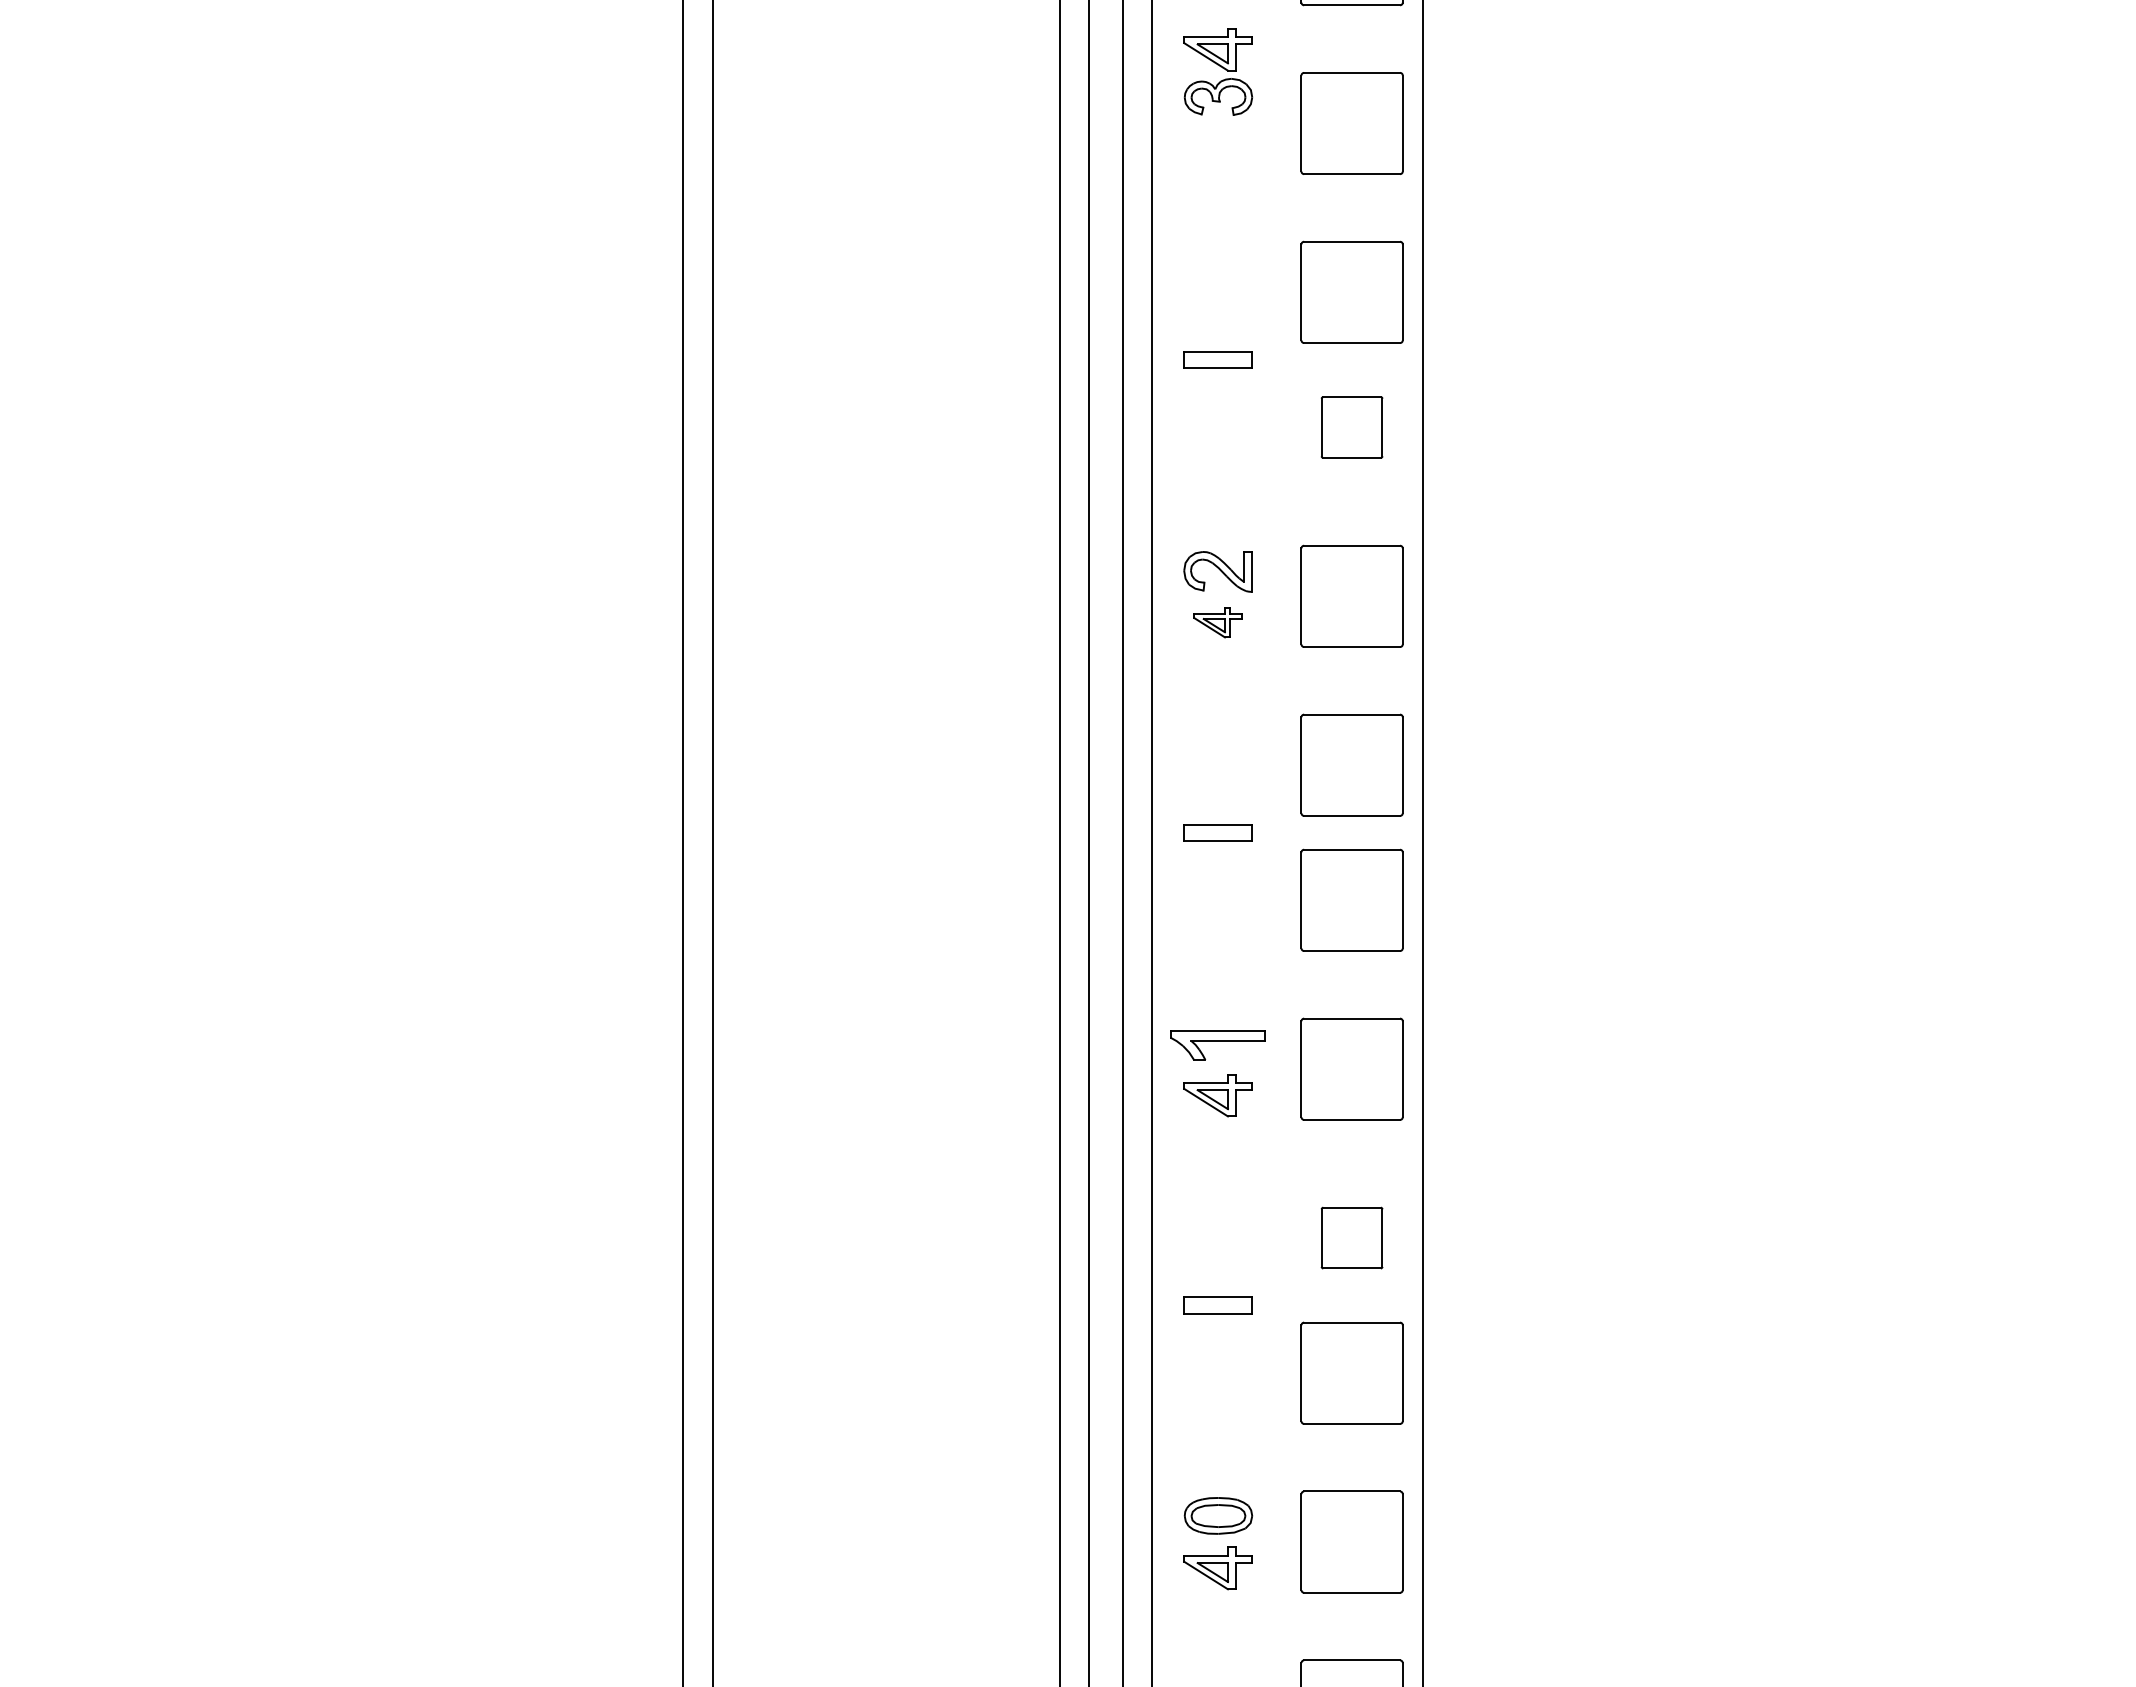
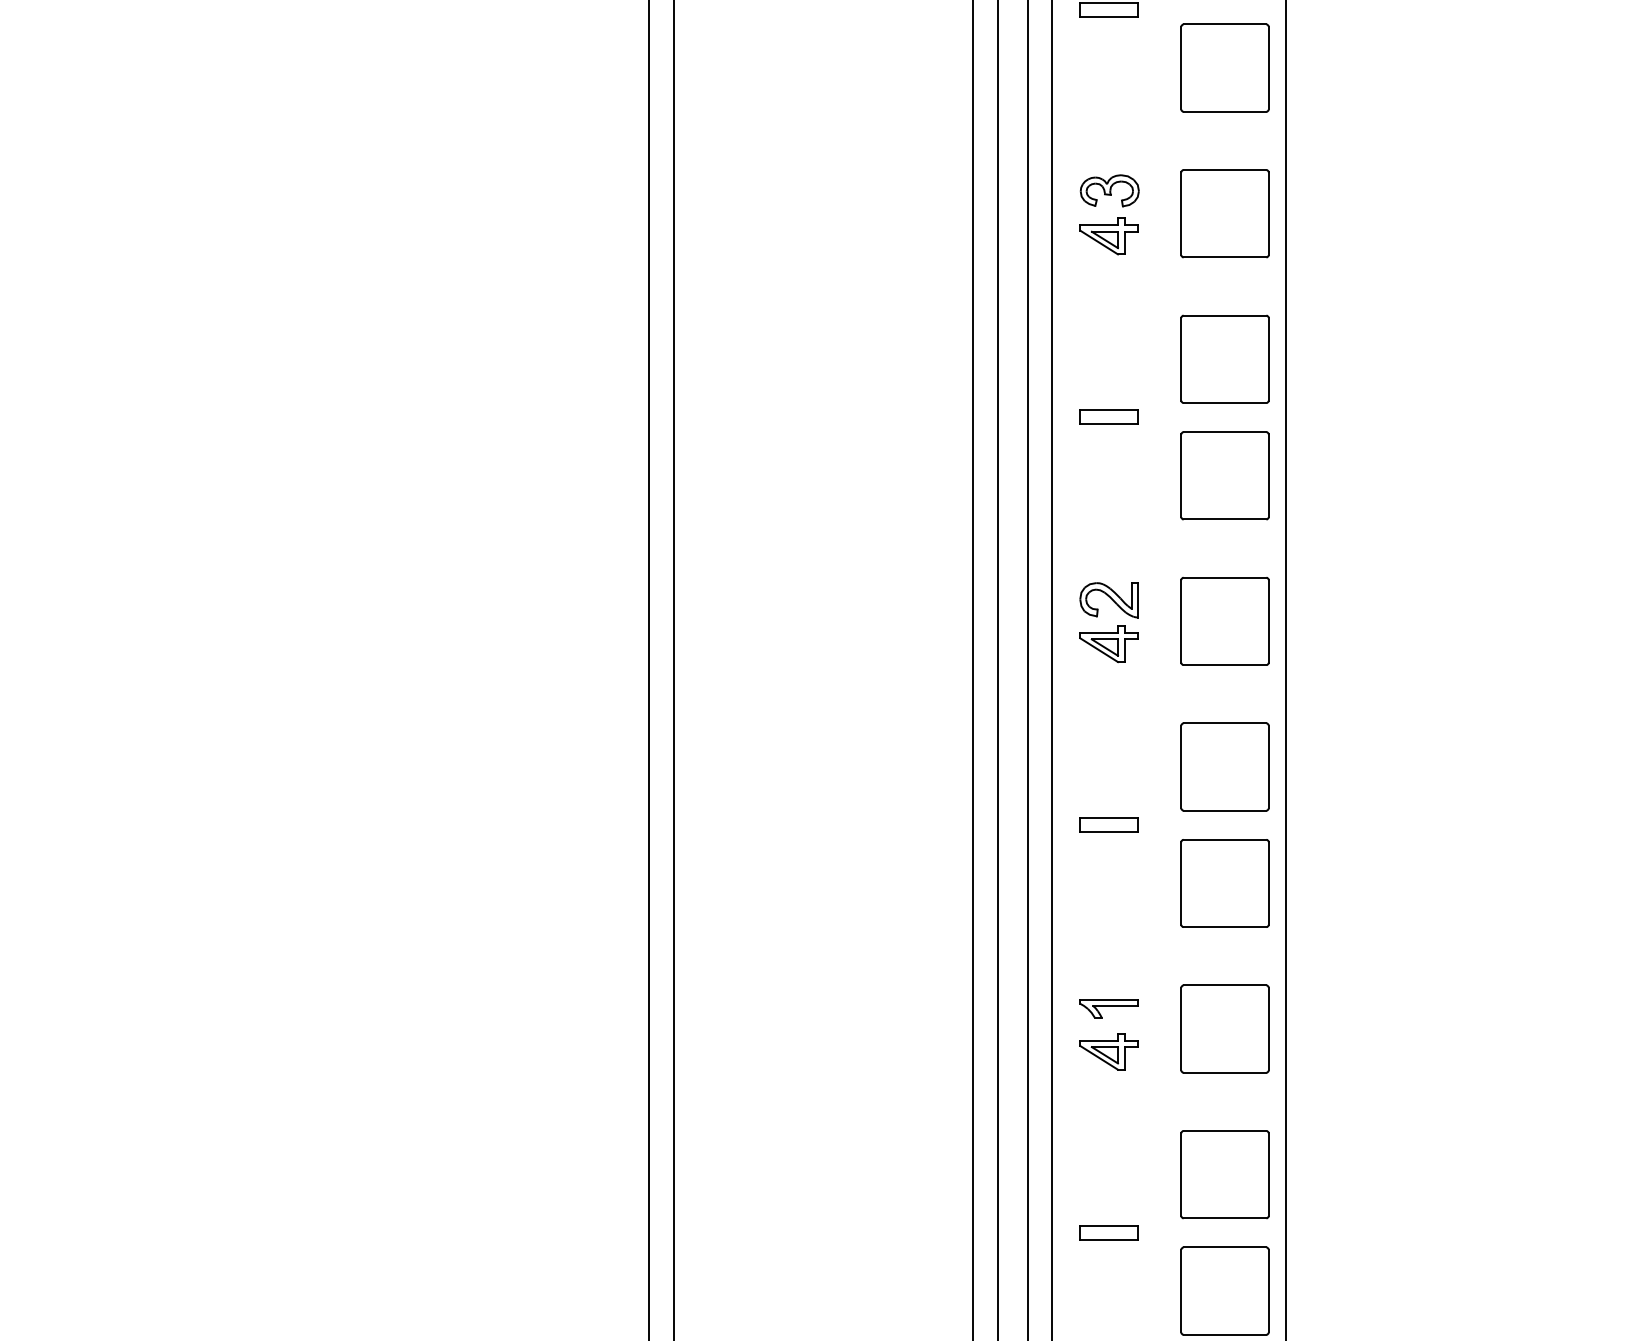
part: (1217, 49) -> (1108, 236), moved
part: (1351, 427) -> (1224, 475), size x1.67
part: (1217, 622) -> (1108, 643), size x1.43
part: (1217, 1045) -> (1108, 1008), size x0.71
part: (1351, 1237) -> (1224, 1174), size x1.67

